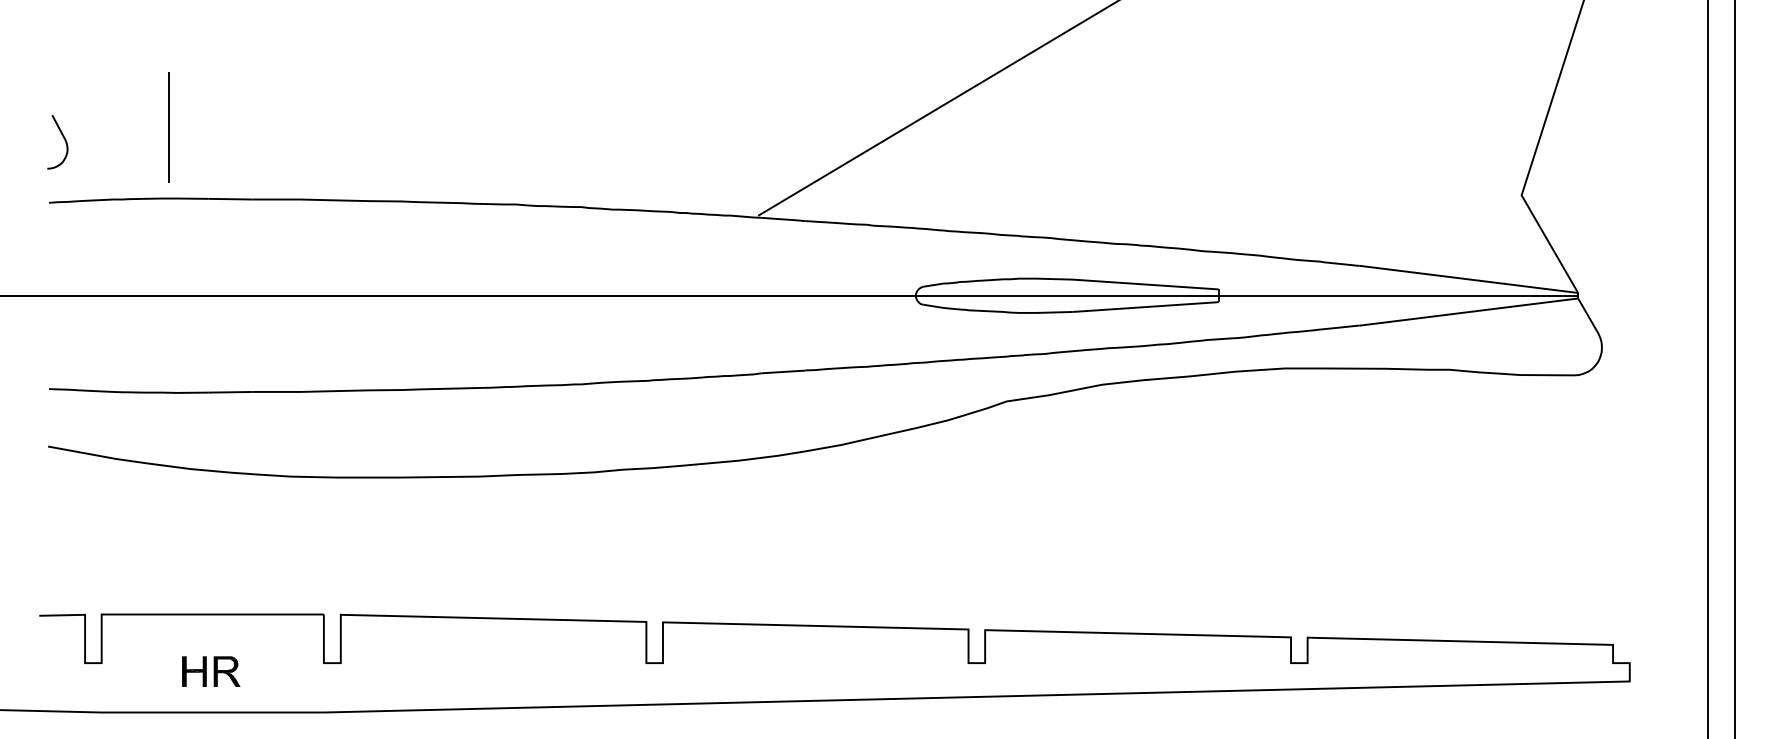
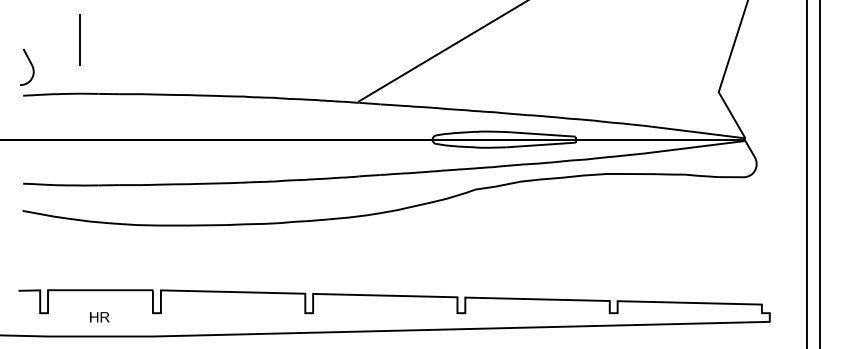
line: (168, 126) -> (79, 39), moved
part: (58, 140) -> (27, 66), size x1.43
part: (210, 672) -> (99, 317), size x0.71

